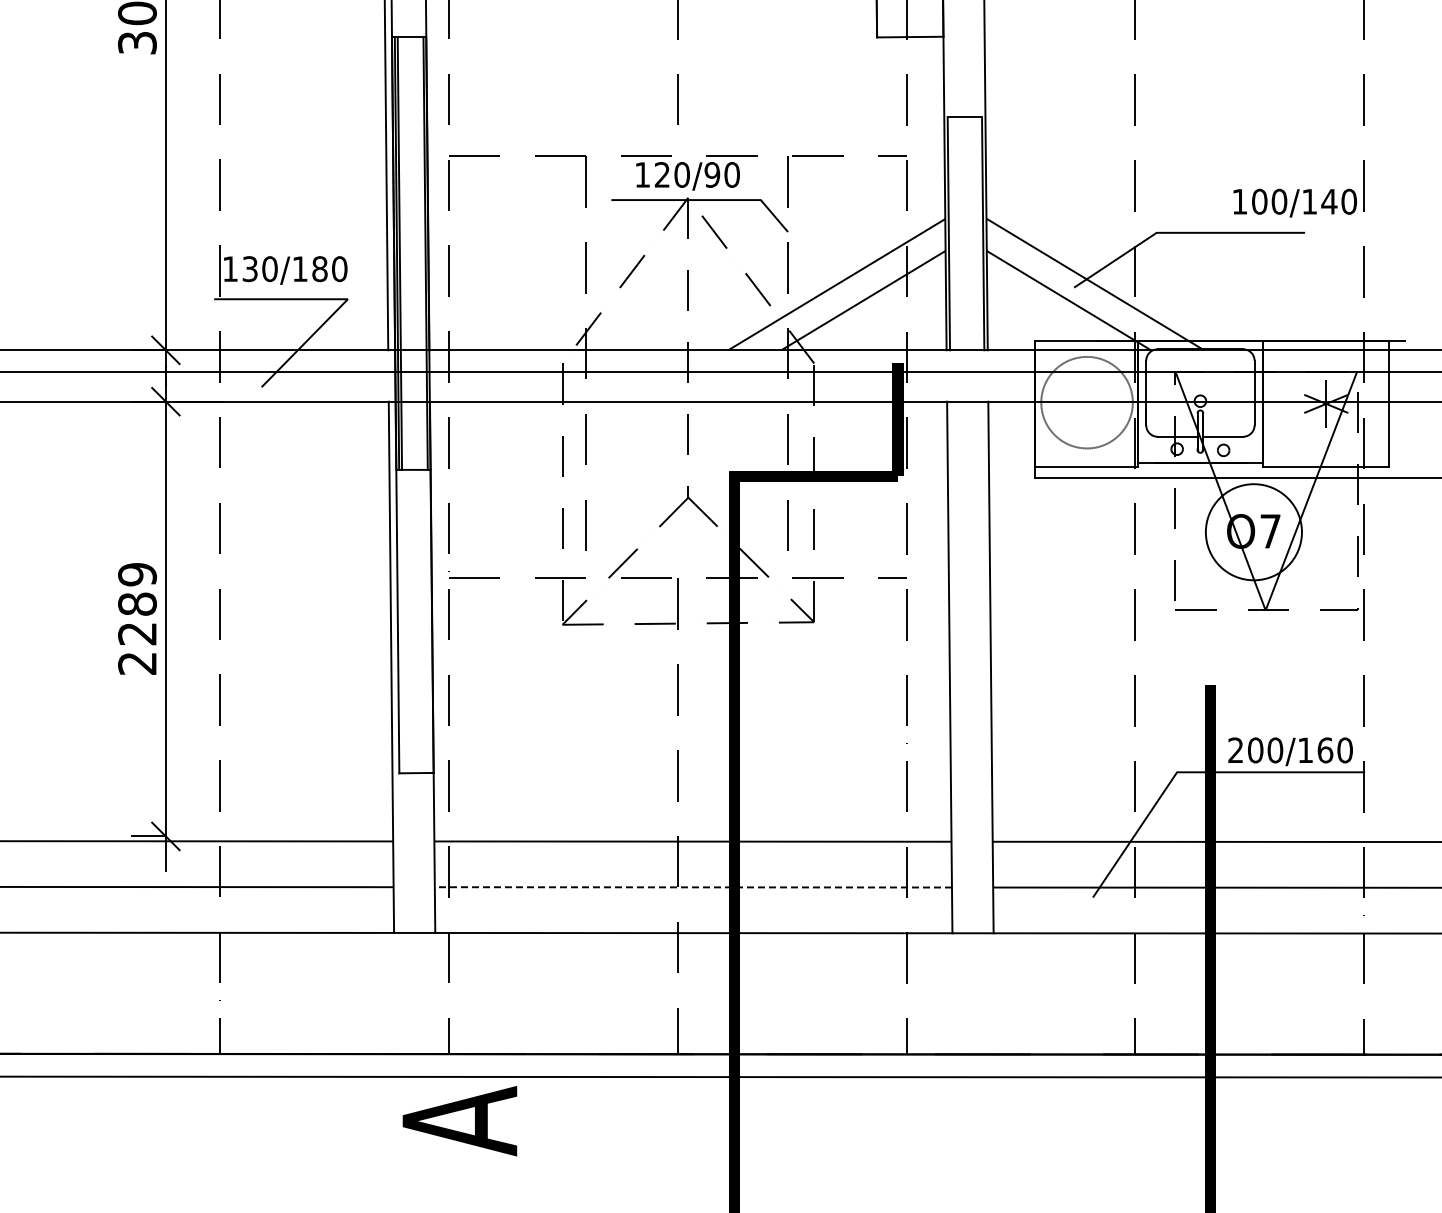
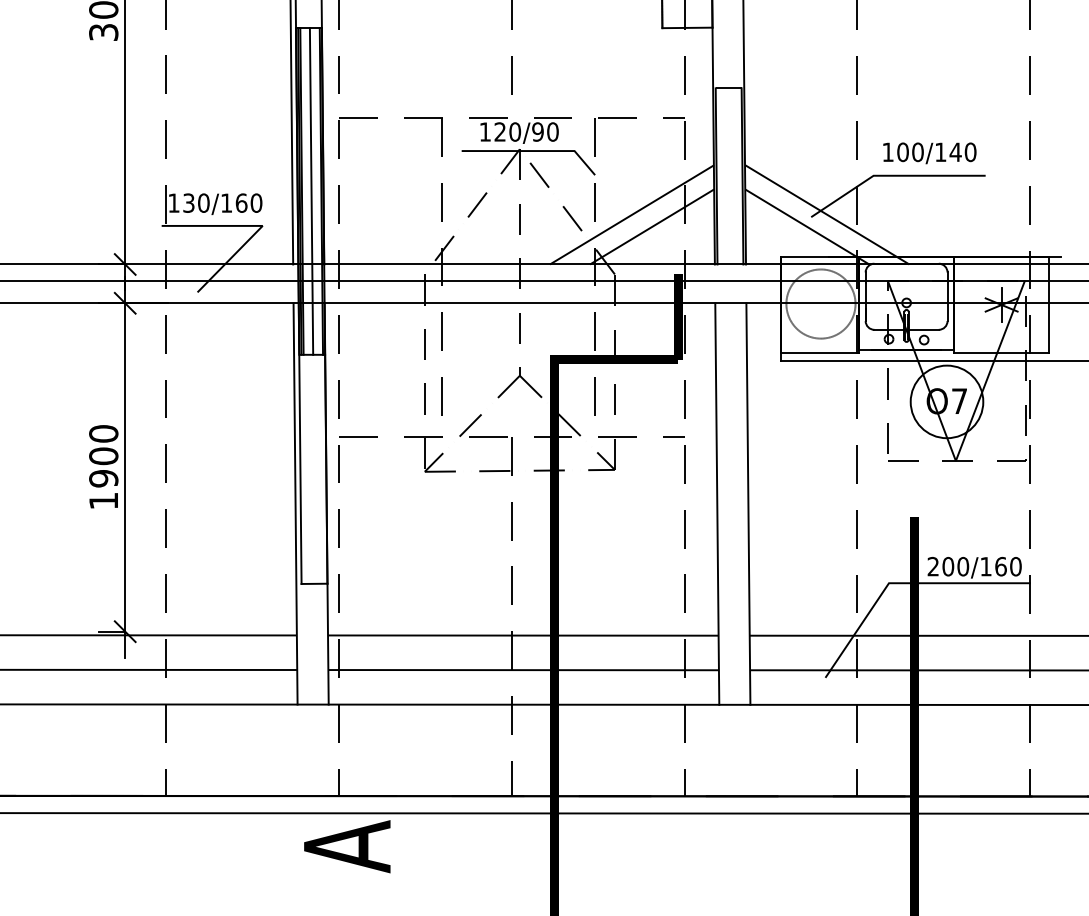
text: (1294, 202) -> (929, 152), moved
line: (412, 253) -> (311, 191), added
text: (319, 268) -> (241, 202), 130/180 -> 130/160
text: (137, 618) -> (103, 467), 2289 -> 1900
line: (693, 887) -> (523, 670), dashed -> solid

